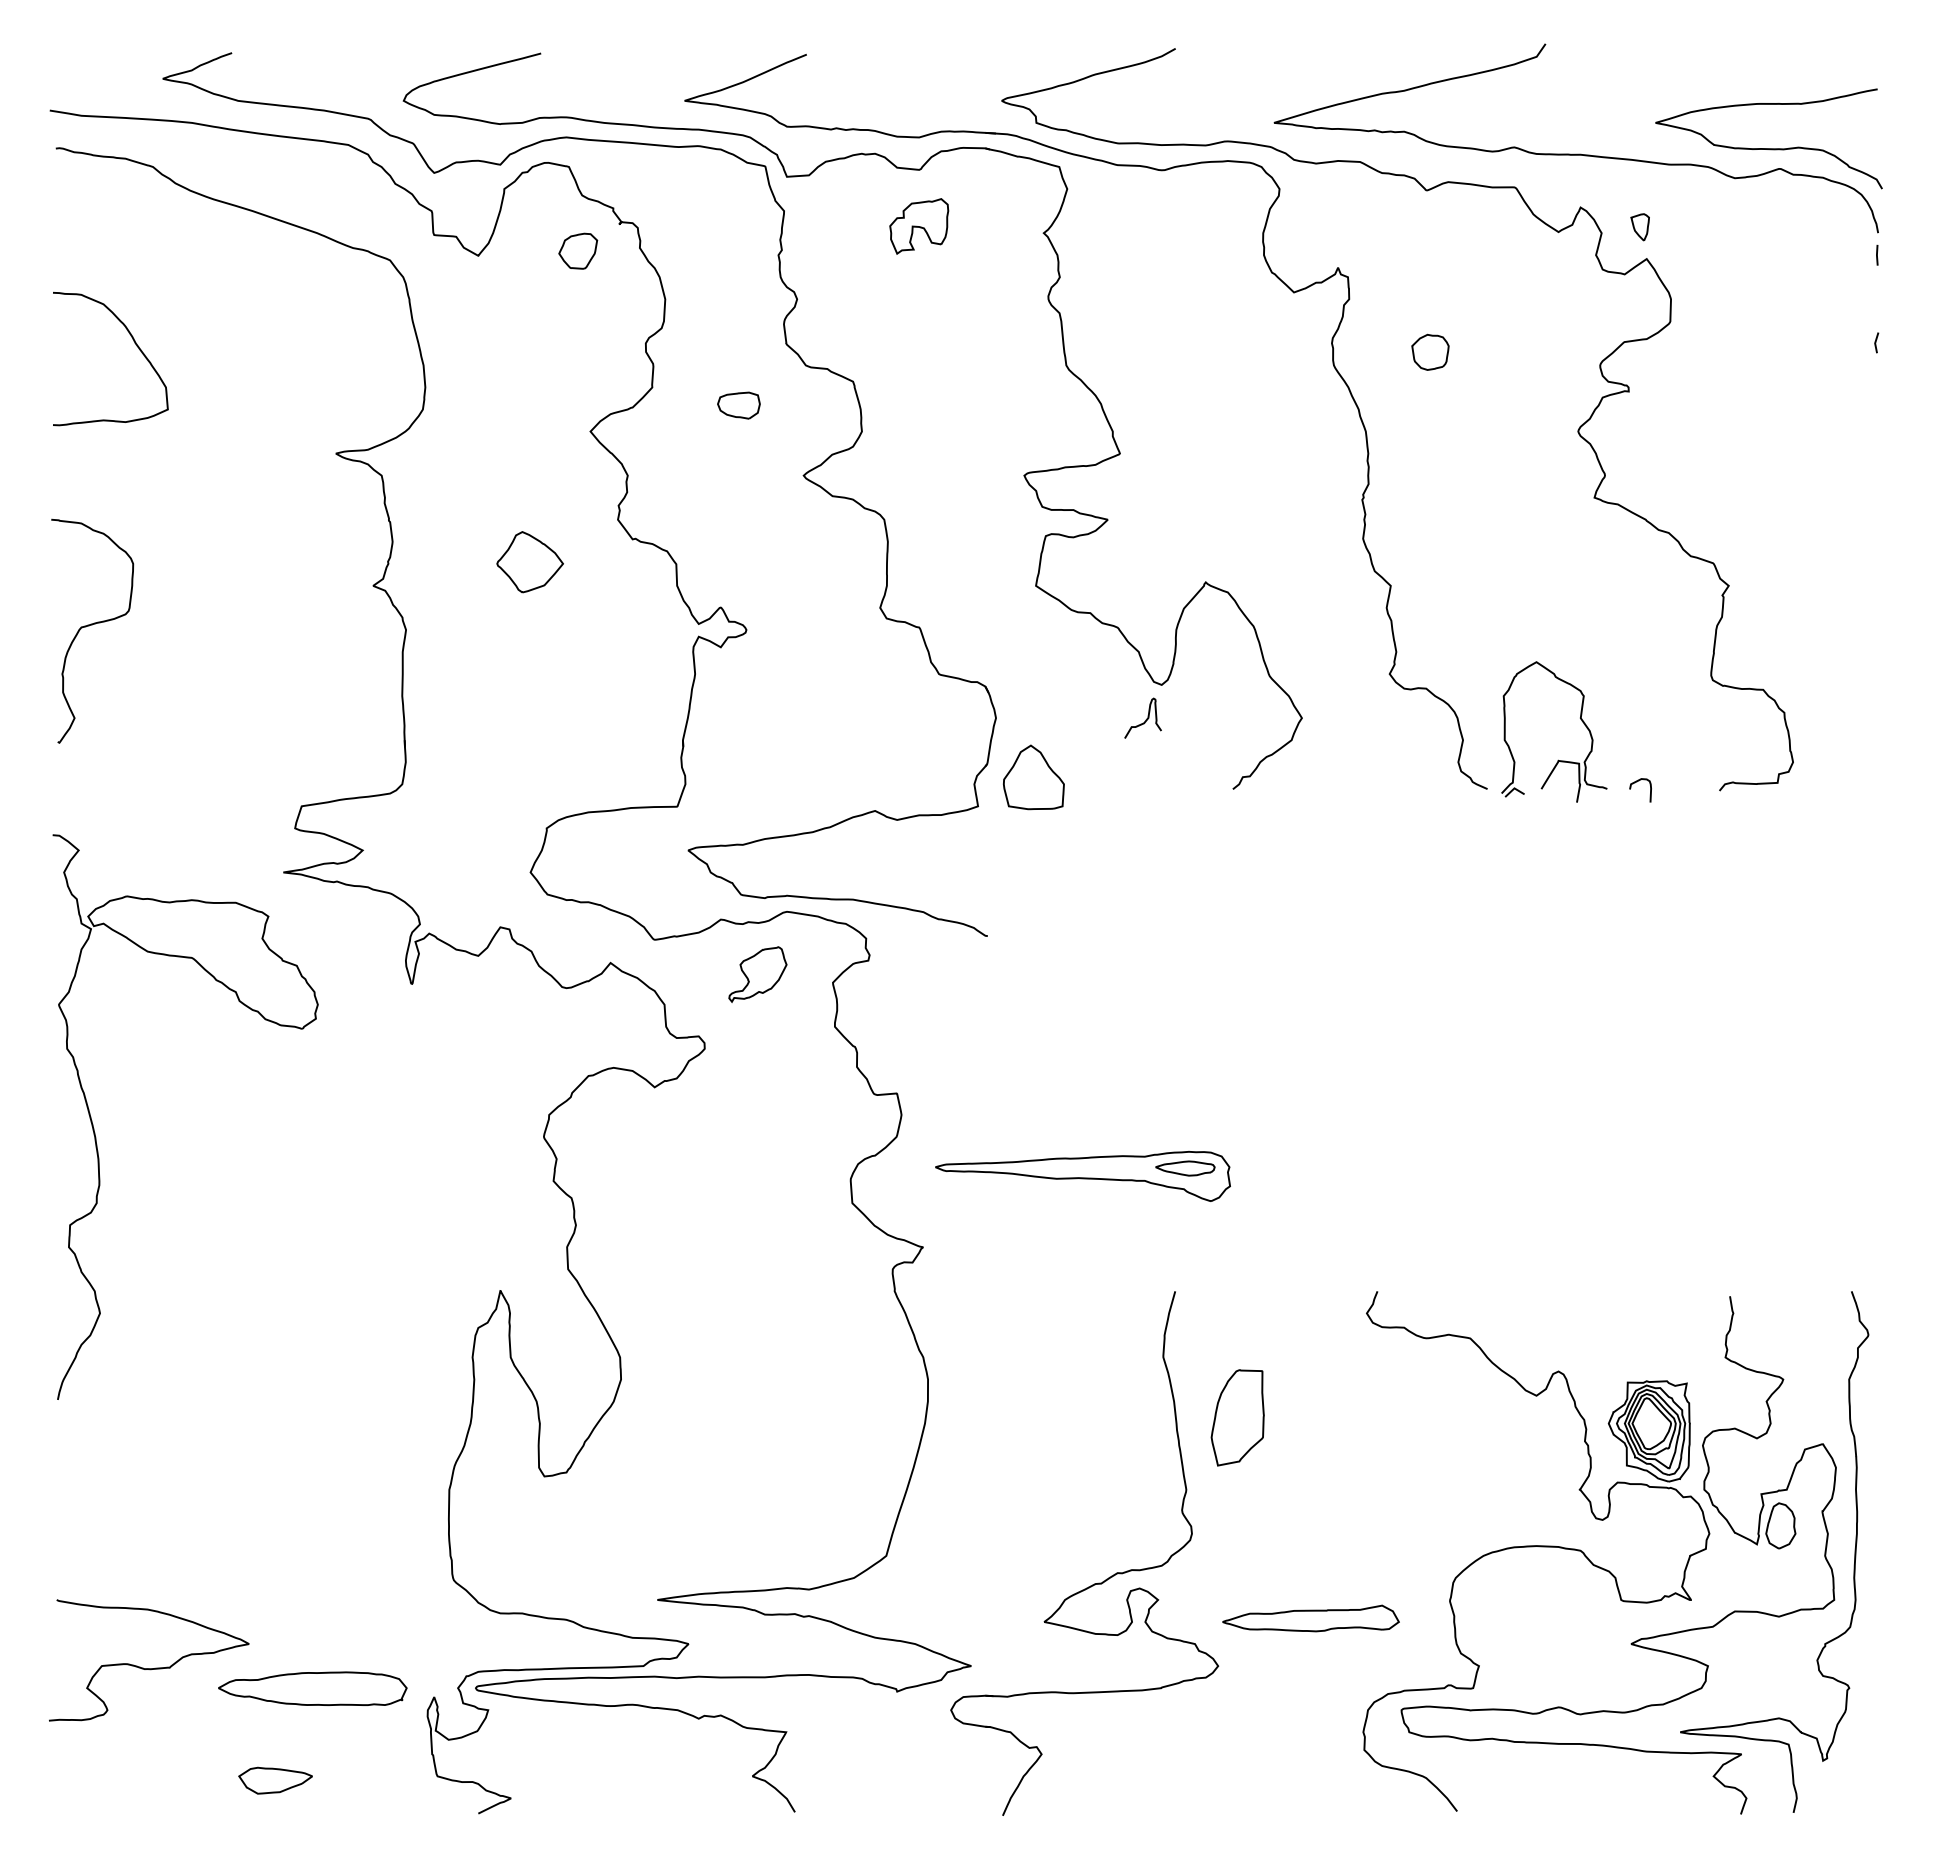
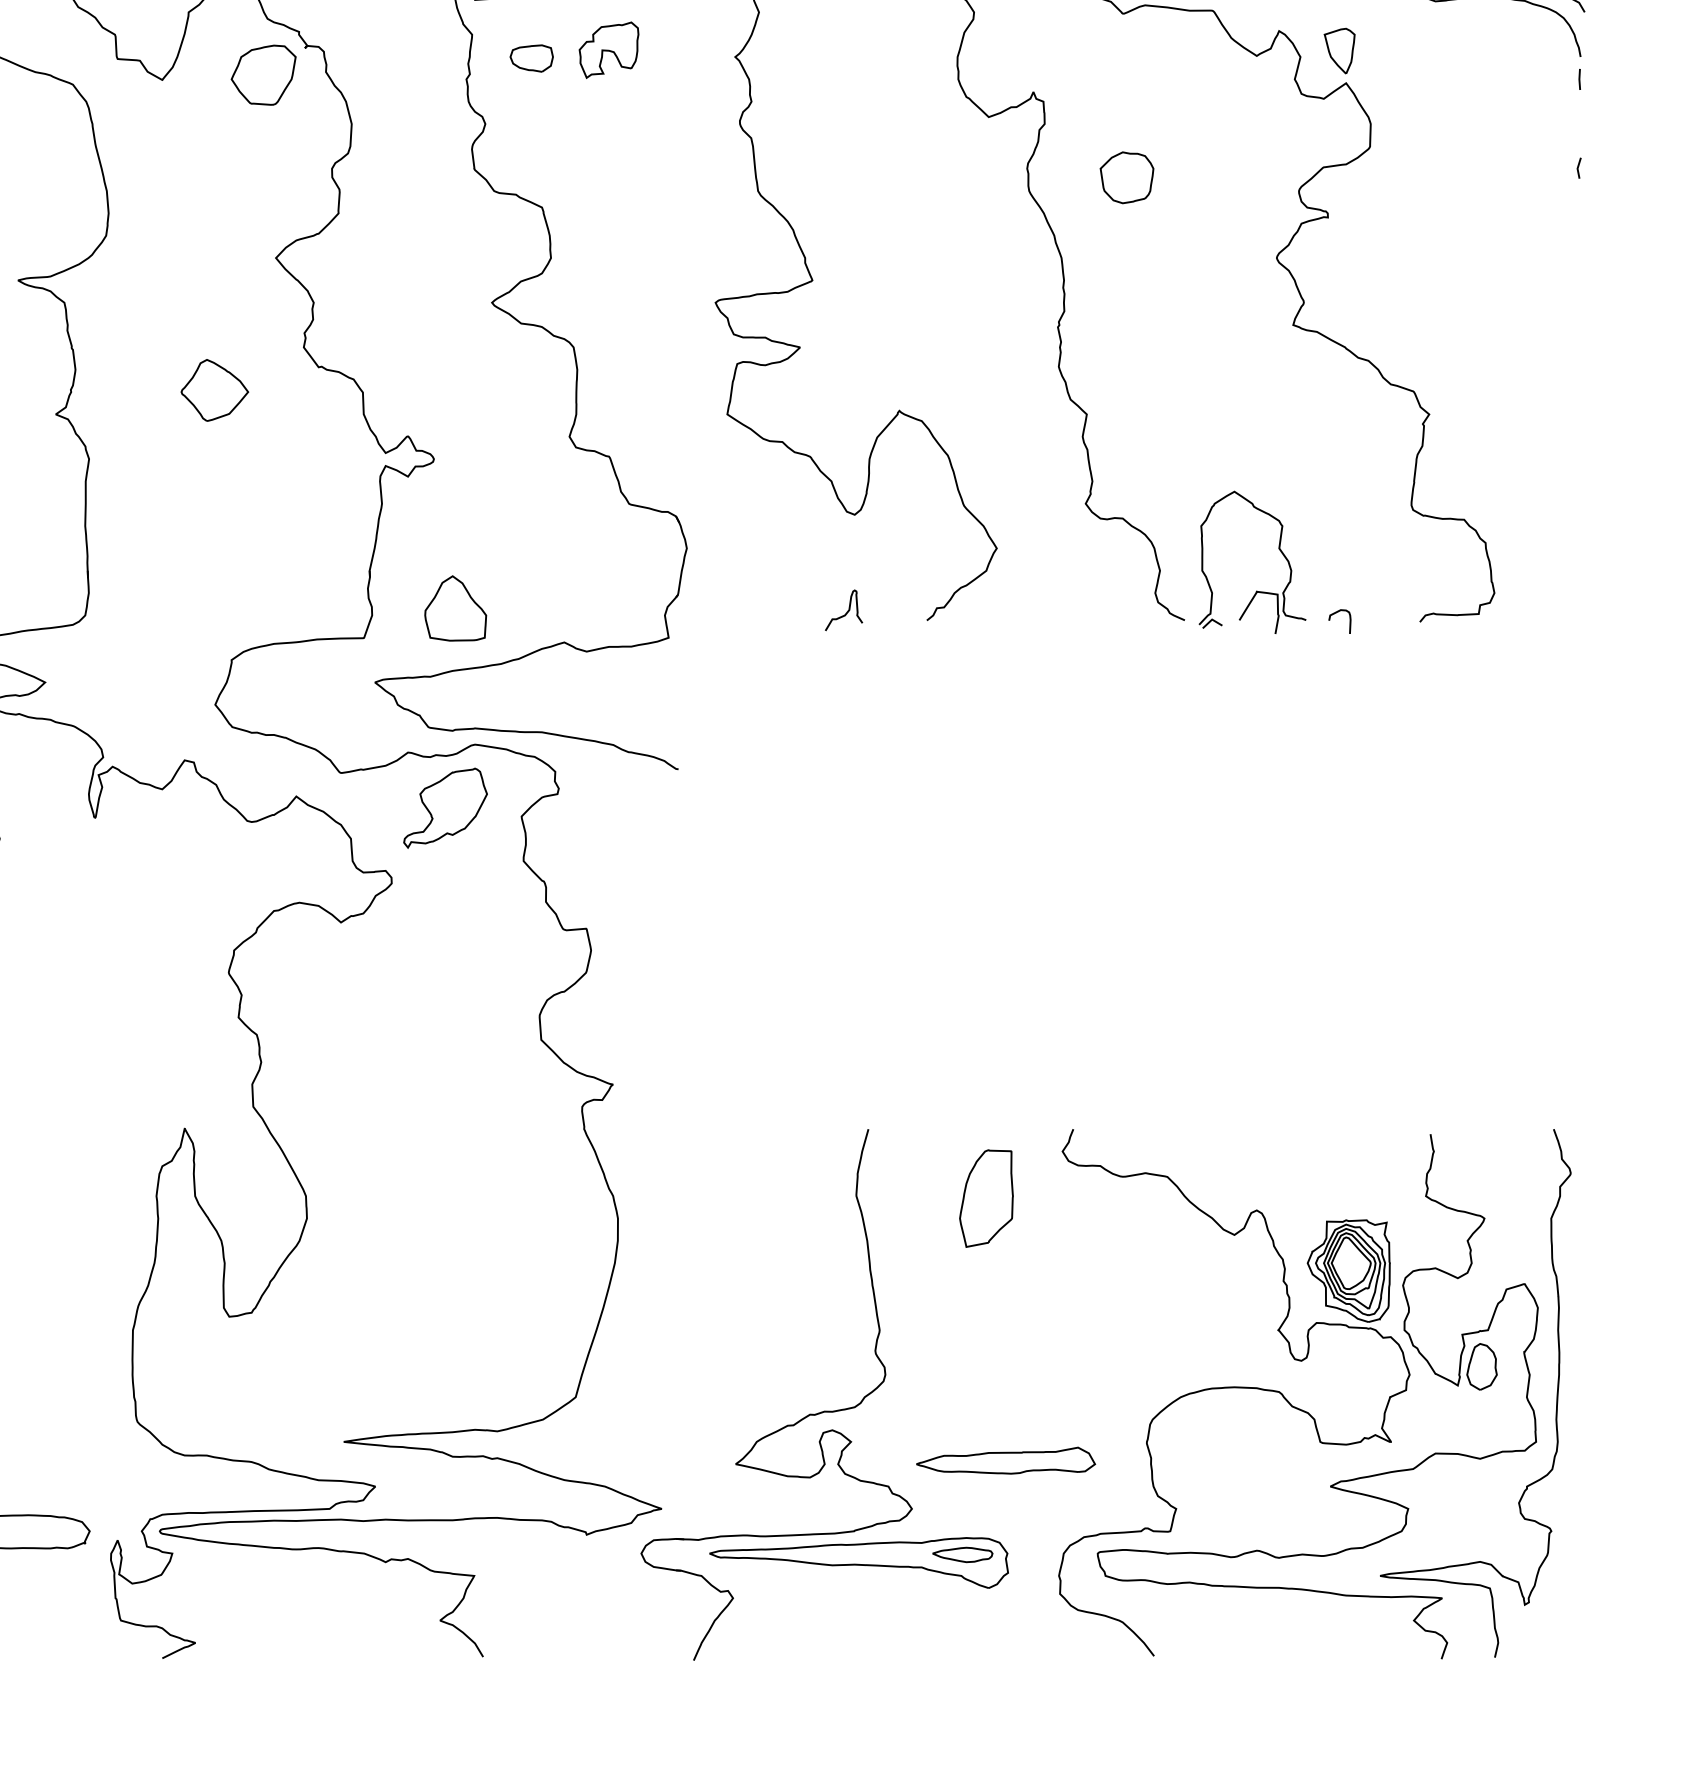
part: (1639, 227) -> (1338, 51), size x1.67
part: (577, 251) -> (262, 75), size x1.67
part: (1430, 352) -> (1127, 177), size x1.43
part: (738, 405) -> (531, 58), moved
curve: (1145, 719) -> (846, 611), moved
part: (1033, 777) -> (455, 608), moved
part: (757, 974) -> (445, 808), size x1.43
part: (1082, 1176) -> (858, 1563), moved
part: (1237, 1417) -> (986, 1198), moved

